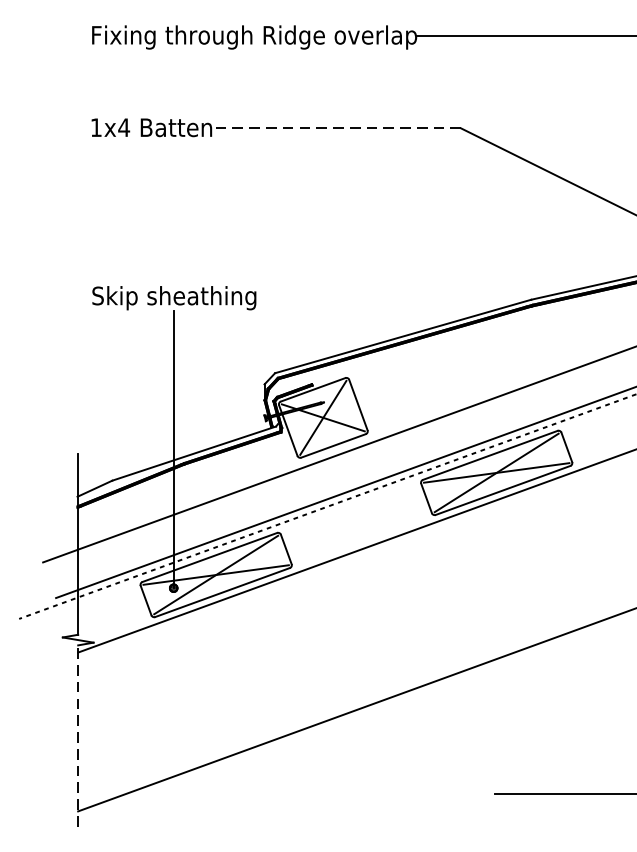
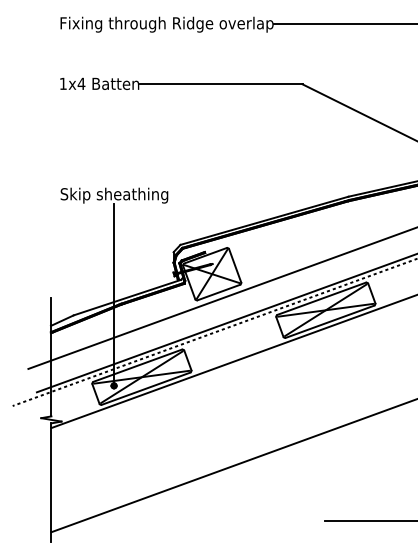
line: (336, 128) -> (220, 84), dashed -> solid
line: (78, 735) -> (51, 482), dashed -> solid

